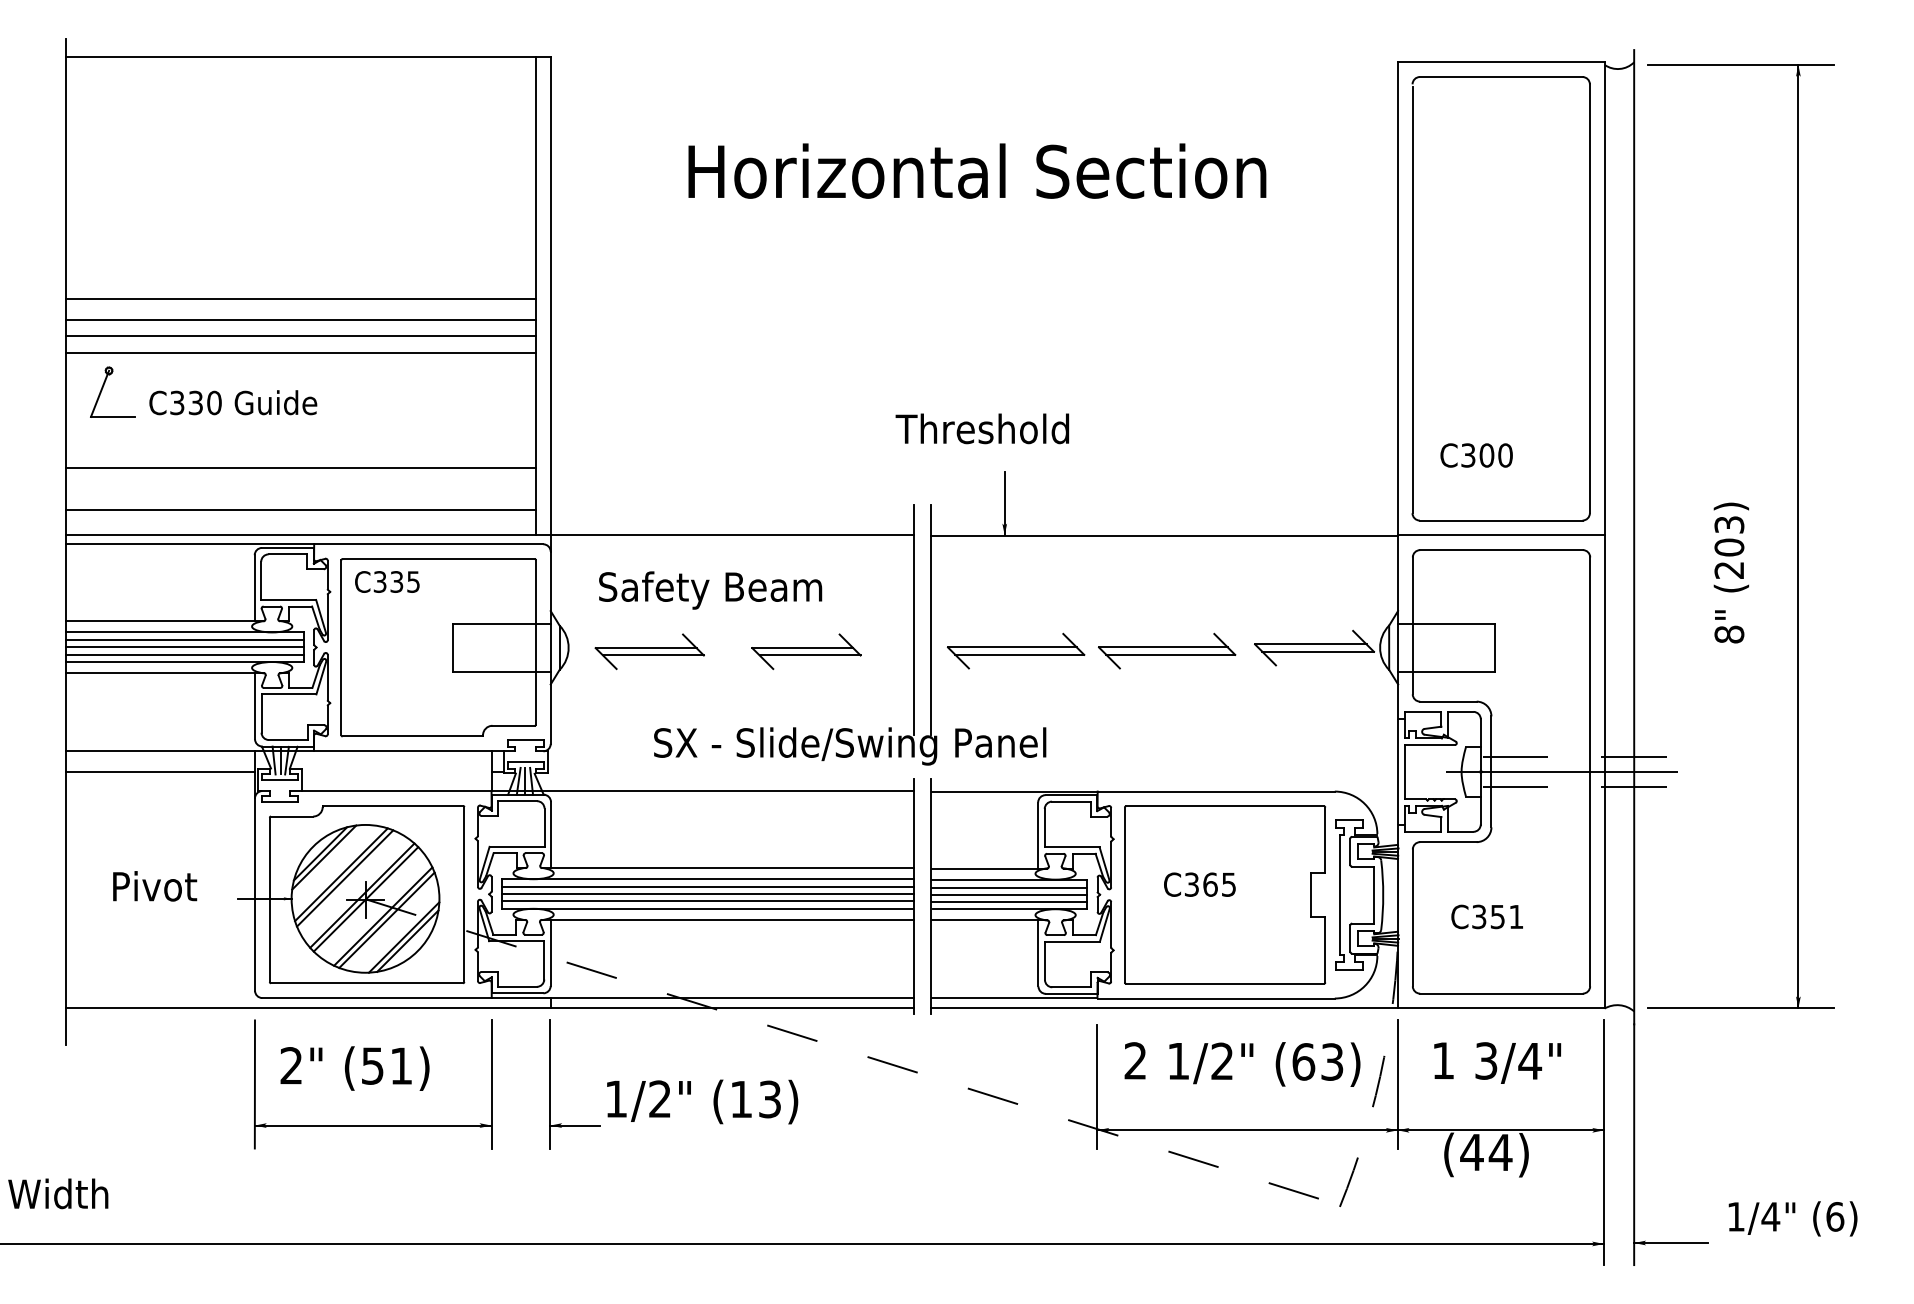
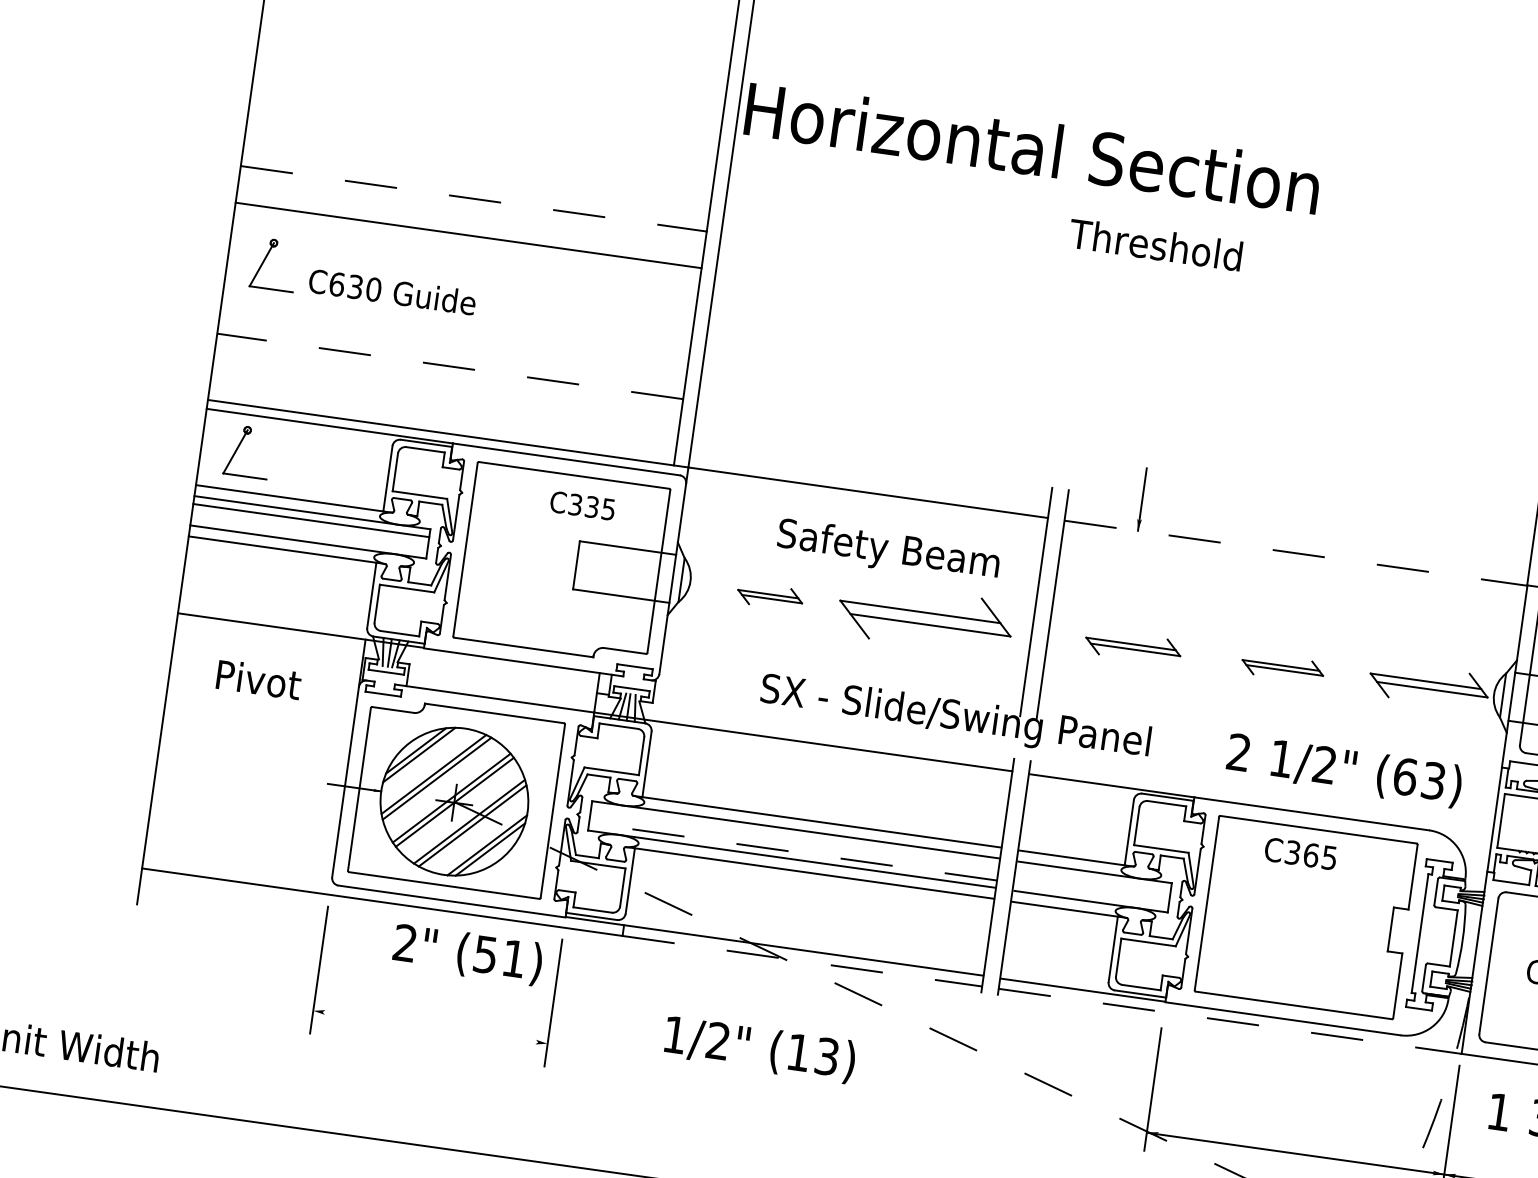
text: (977, 170) -> (1033, 147), moved
line: (301, 299) -> (474, 199), solid -> dashed
line: (300, 319) -> (470, 218), removed
line: (300, 352) -> (466, 251), removed
text: (177, 402) -> (337, 284), C330 -> C630
text: (982, 428) -> (1155, 244), moved
line: (300, 468) -> (449, 366), solid -> dashed
line: (300, 509) -> (444, 407), removed
line: (1164, 535) -> (1296, 553), solid -> dashed
part: (103, 577) -> (239, 447), added
text: (387, 581) -> (582, 505), moved
text: (710, 590) -> (888, 551), moved
line: (184, 647) -> (310, 527), removed
part: (1016, 650) -> (1133, 646), size x0.7
part: (1167, 650) -> (1283, 667), size x0.6
part: (649, 651) -> (770, 596), size x0.6
part: (806, 651) -> (925, 618), size x1.6
line: (184, 654) -> (309, 534), removed
line: (160, 771) -> (269, 647), removed
text: (1199, 884) -> (1300, 853), moved
text: (155, 886) -> (259, 680), moved
line: (707, 887) -> (794, 838), removed
line: (1009, 887) -> (1093, 880), removed
line: (707, 894) -> (793, 844), removed
line: (1009, 894) -> (1092, 887), removed
line: (707, 901) -> (792, 851), solid -> dashed
line: (1009, 901) -> (1091, 893), removed
line: (732, 1008) -> (802, 961), solid -> dashed
line: (1164, 1008) -> (1230, 1021), solid -> dashed
text: (1242, 1064) -> (1344, 770), moved
text: (354, 1068) -> (467, 954), moved
part: (550, 1084) -> (611, 1011), removed
line: (372, 1125) -> (429, 1027), removed

